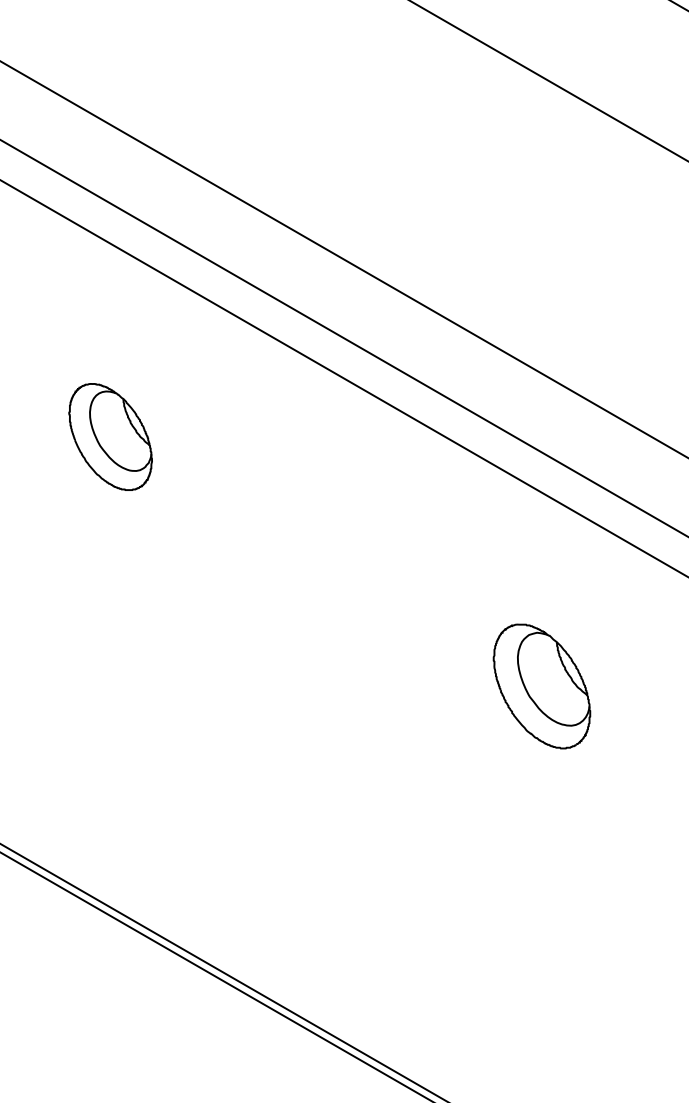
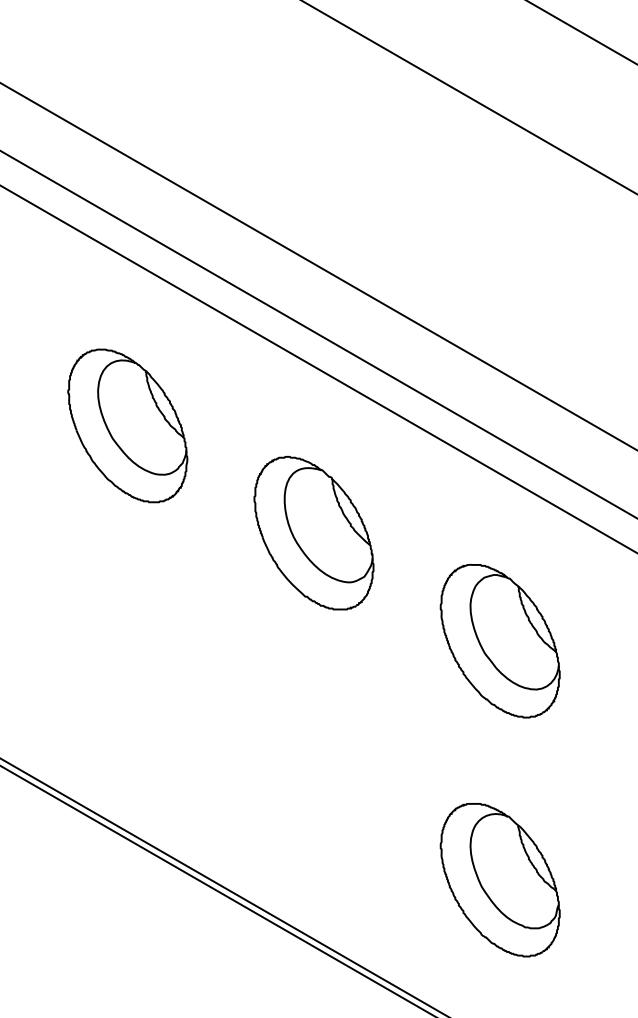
part: (110, 436) -> (127, 425), size x1.67
part: (325, 561) -> (313, 533), added
part: (541, 686) -> (499, 641), size x1.43
part: (541, 963) -> (499, 880), added

